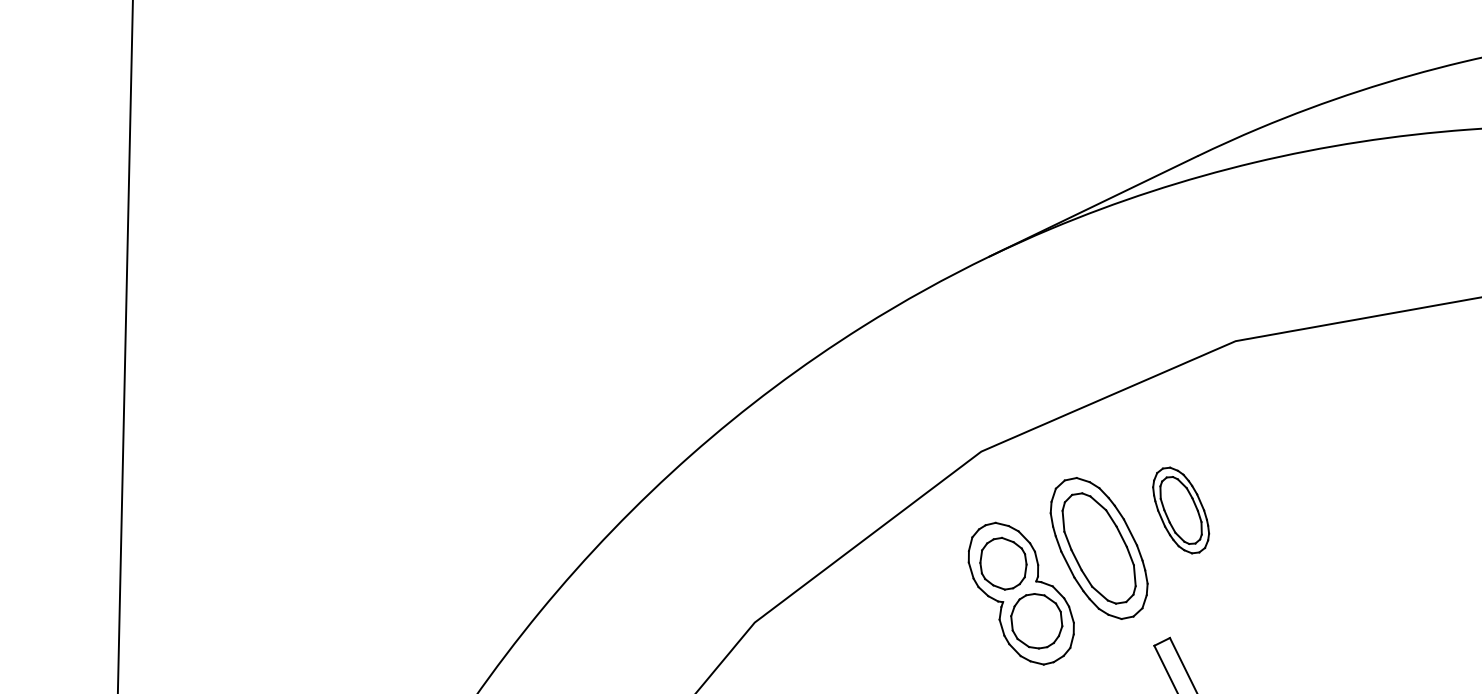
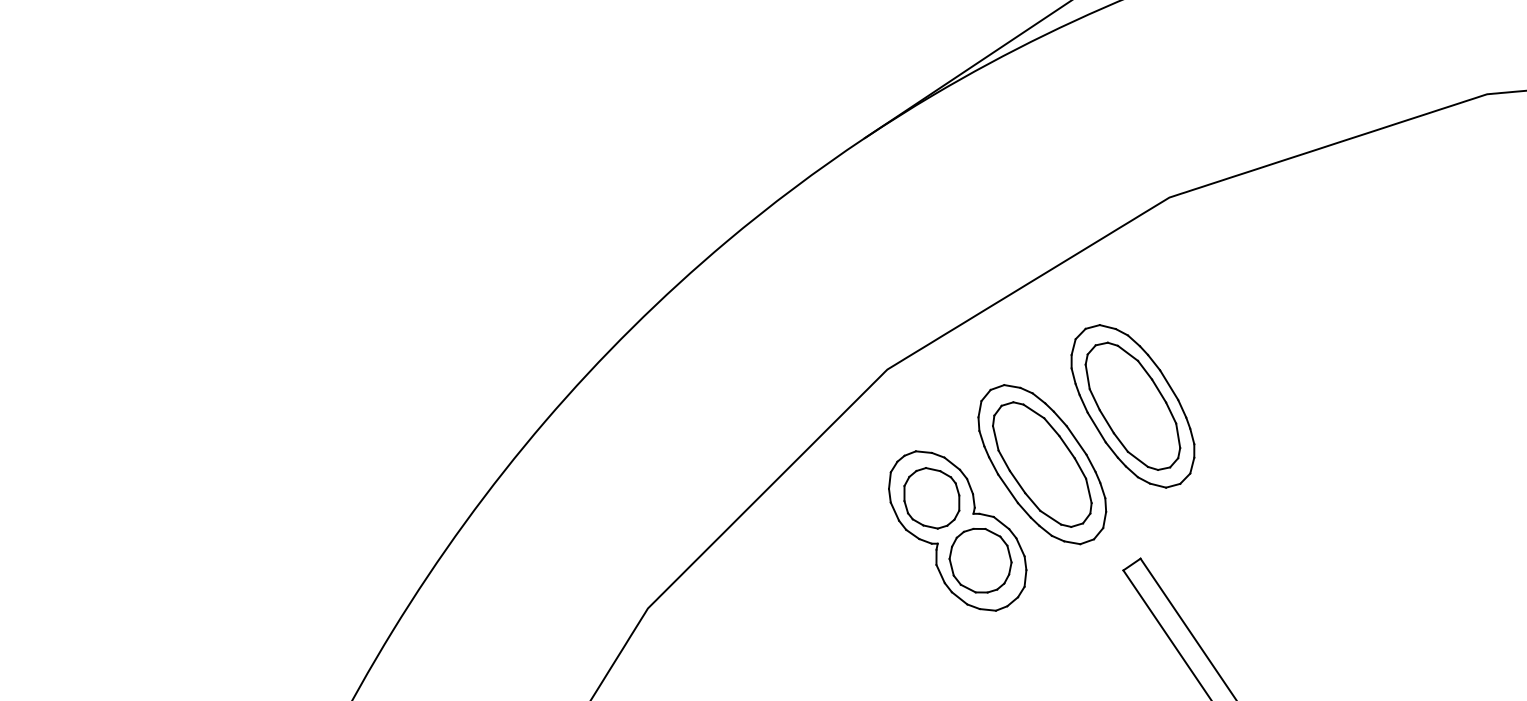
part: (1180, 510) -> (1132, 406), size x1.67

